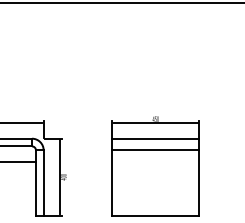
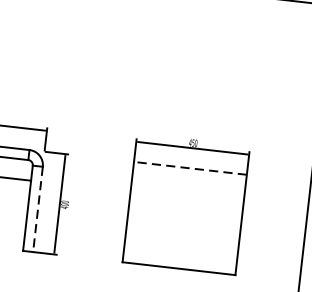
line: (155, 138) -> (190, 168), solid -> dashed
line: (155, 150) -> (188, 183), removed
line: (43, 183) -> (37, 210), solid -> dashed

